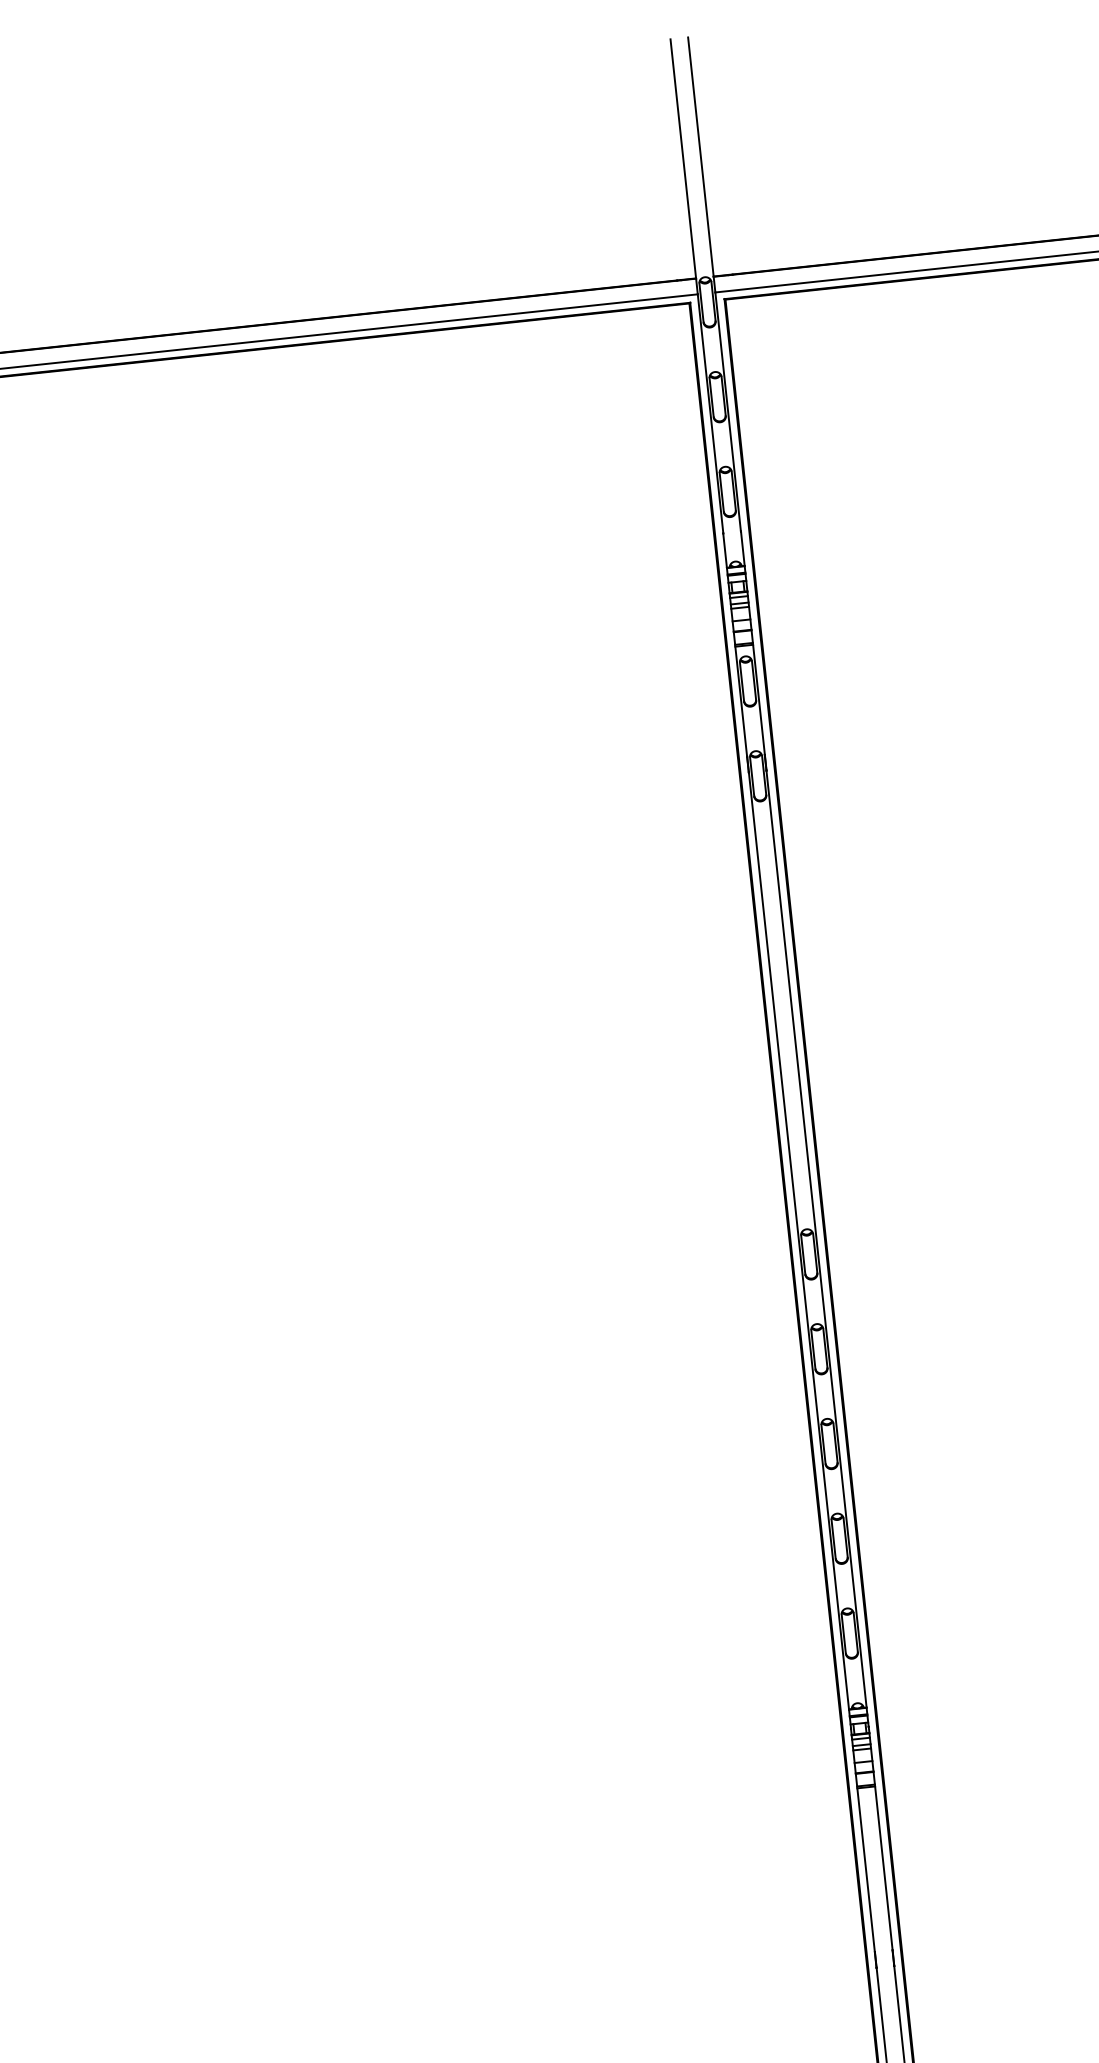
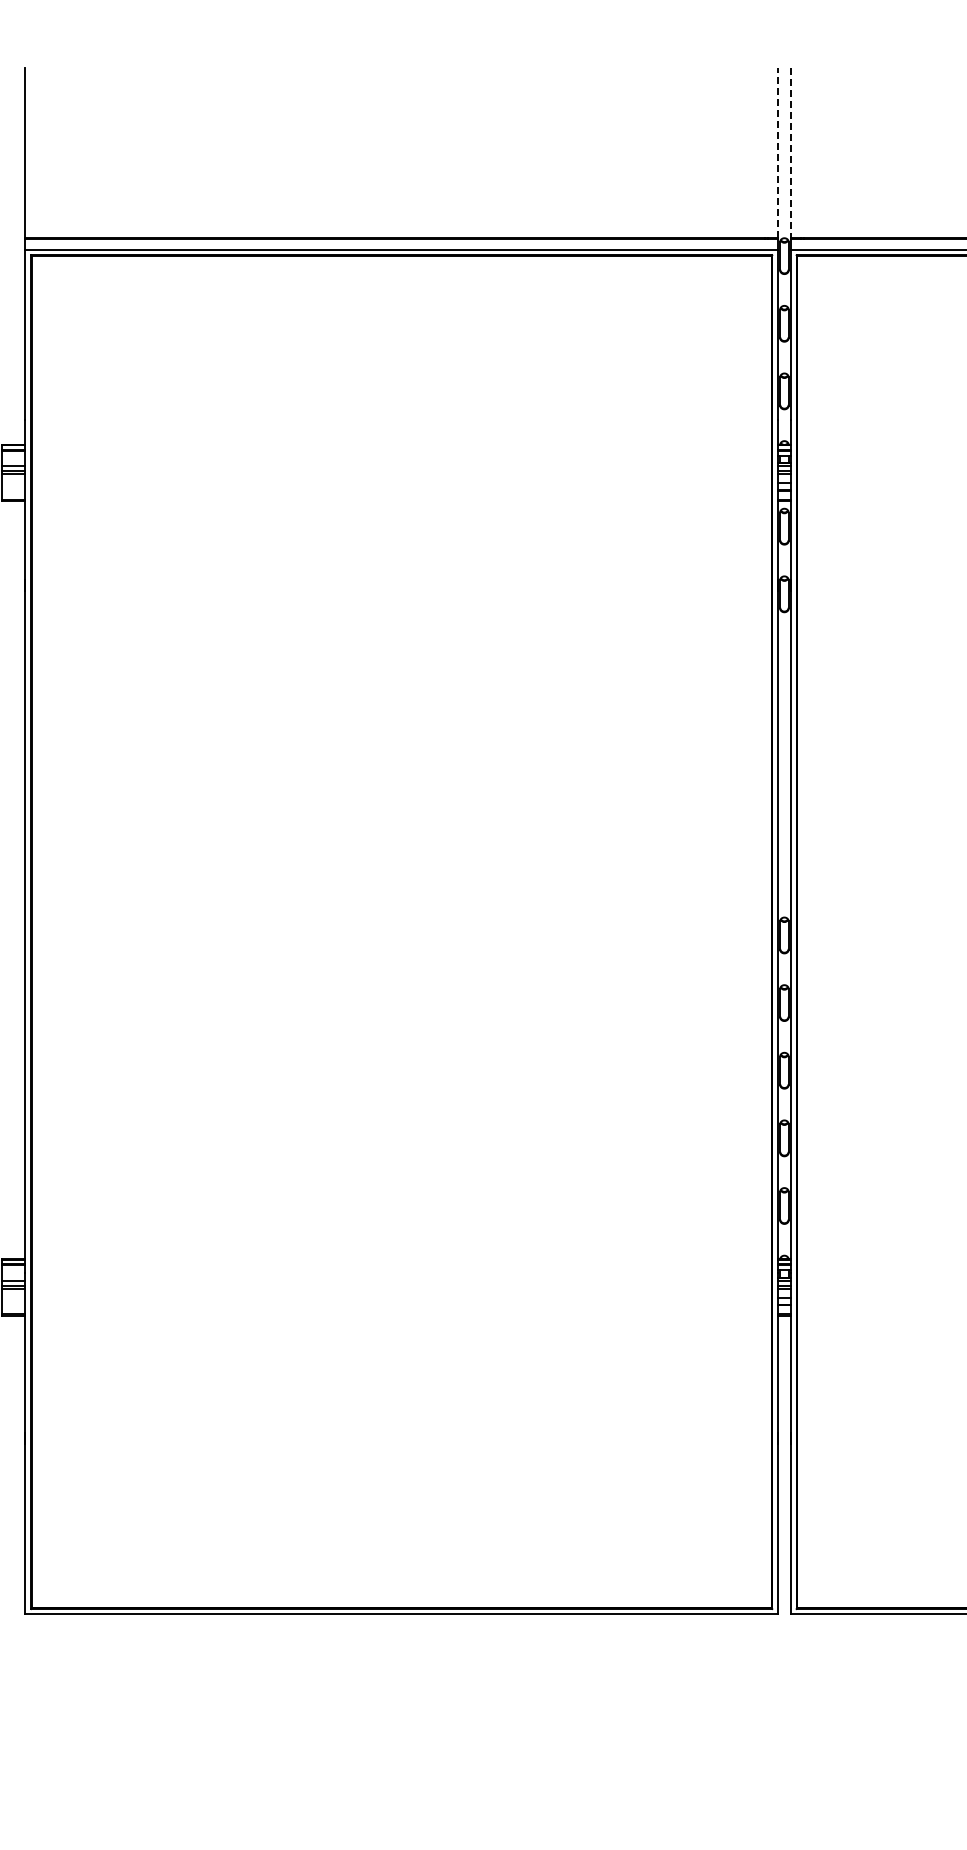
line: (683, 157) -> (778, 152), solid -> dashed
line: (700, 157) -> (790, 153), solid -> dashed

